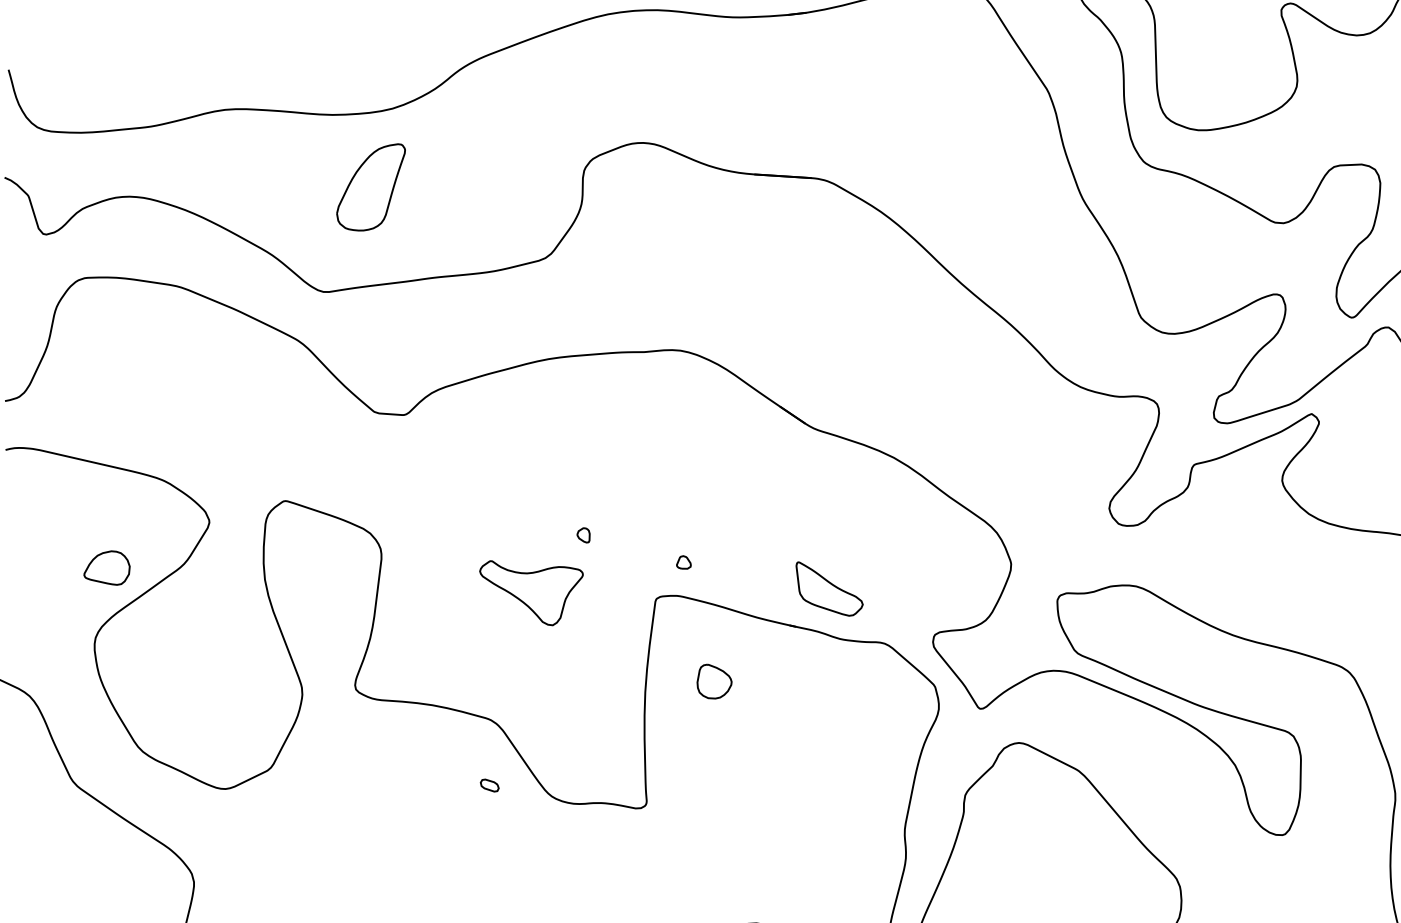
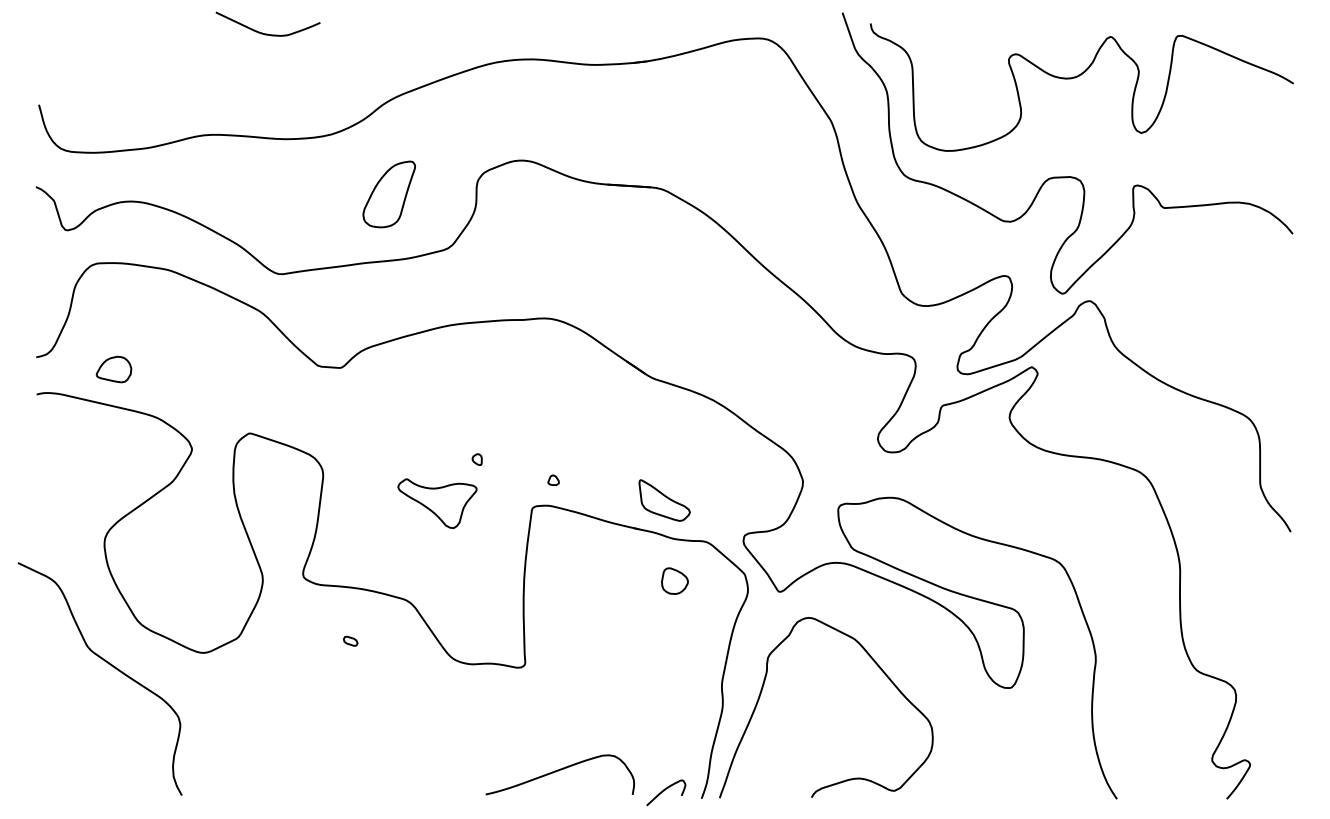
part: (370, 187) -> (388, 194), moved
part: (106, 567) -> (113, 369), moved
part: (713, 680) -> (674, 580), moved
part: (489, 784) -> (350, 640), moved

